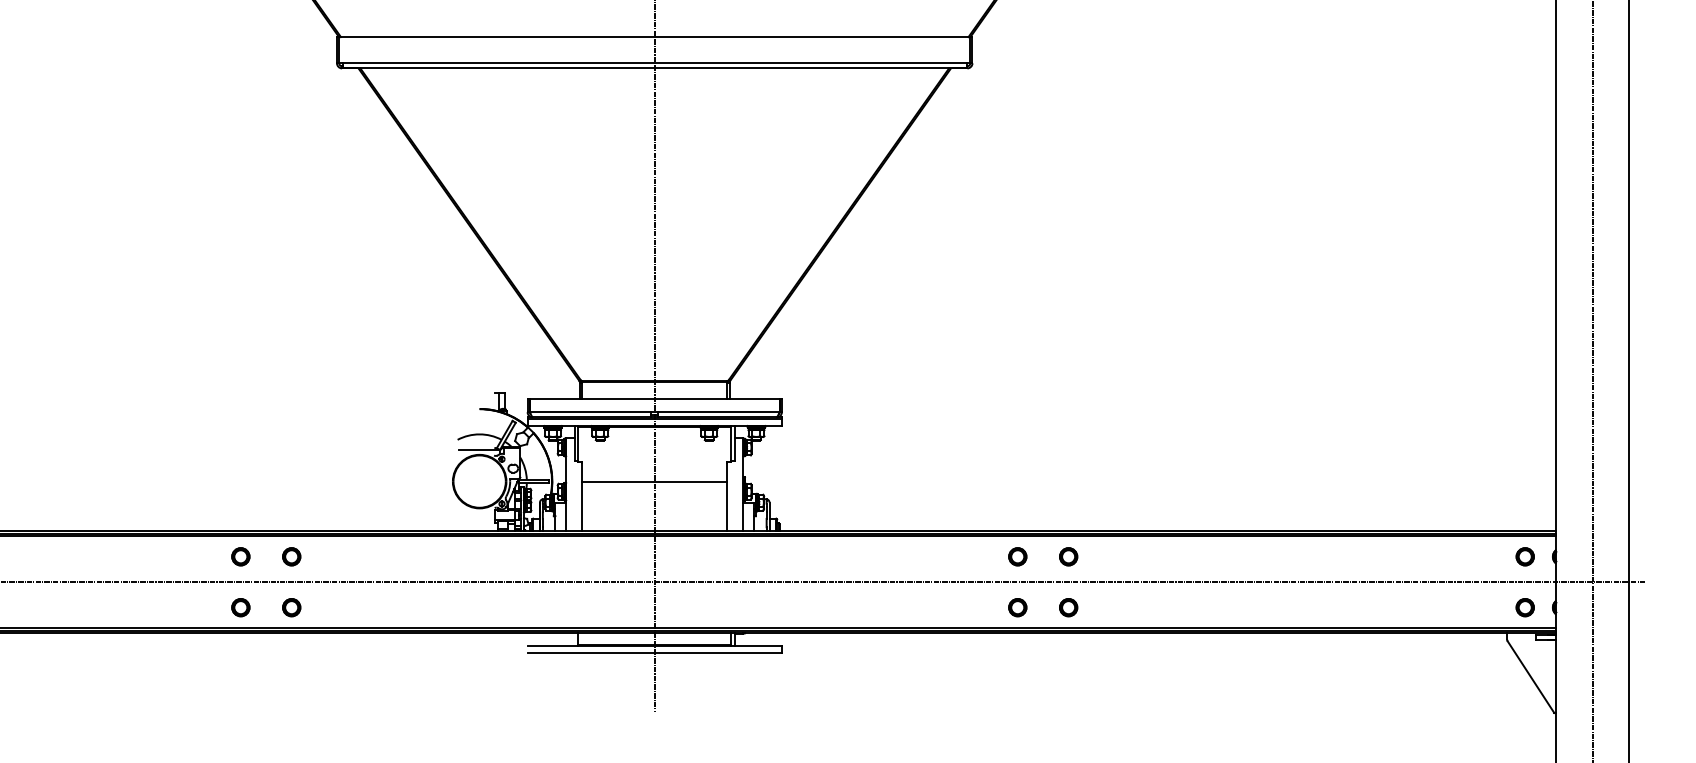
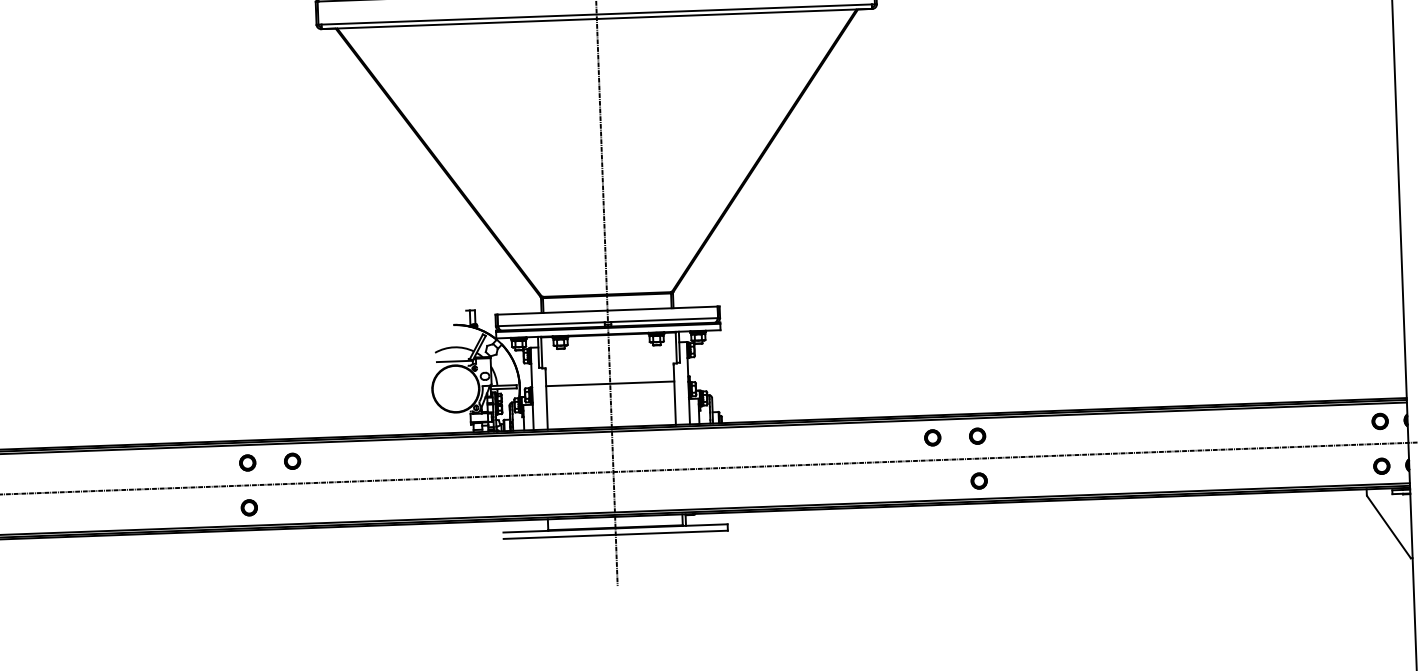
part: (291, 607) -> (294, 506), removed
part: (1017, 607) -> (934, 482), removed

